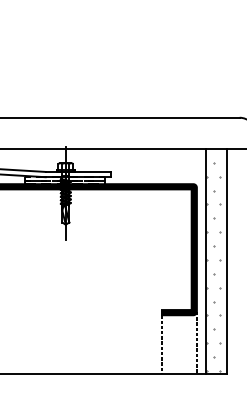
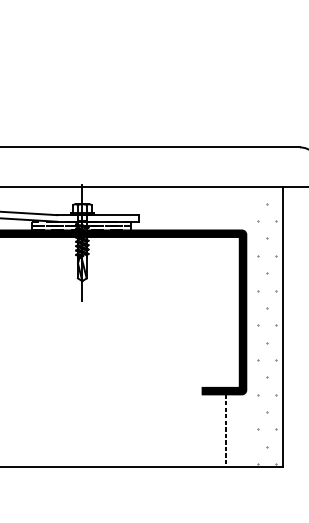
line: (205, 261) -> (257, 327), removed
line: (196, 342) -> (245, 428), removed
line: (161, 344) -> (225, 430), moved

